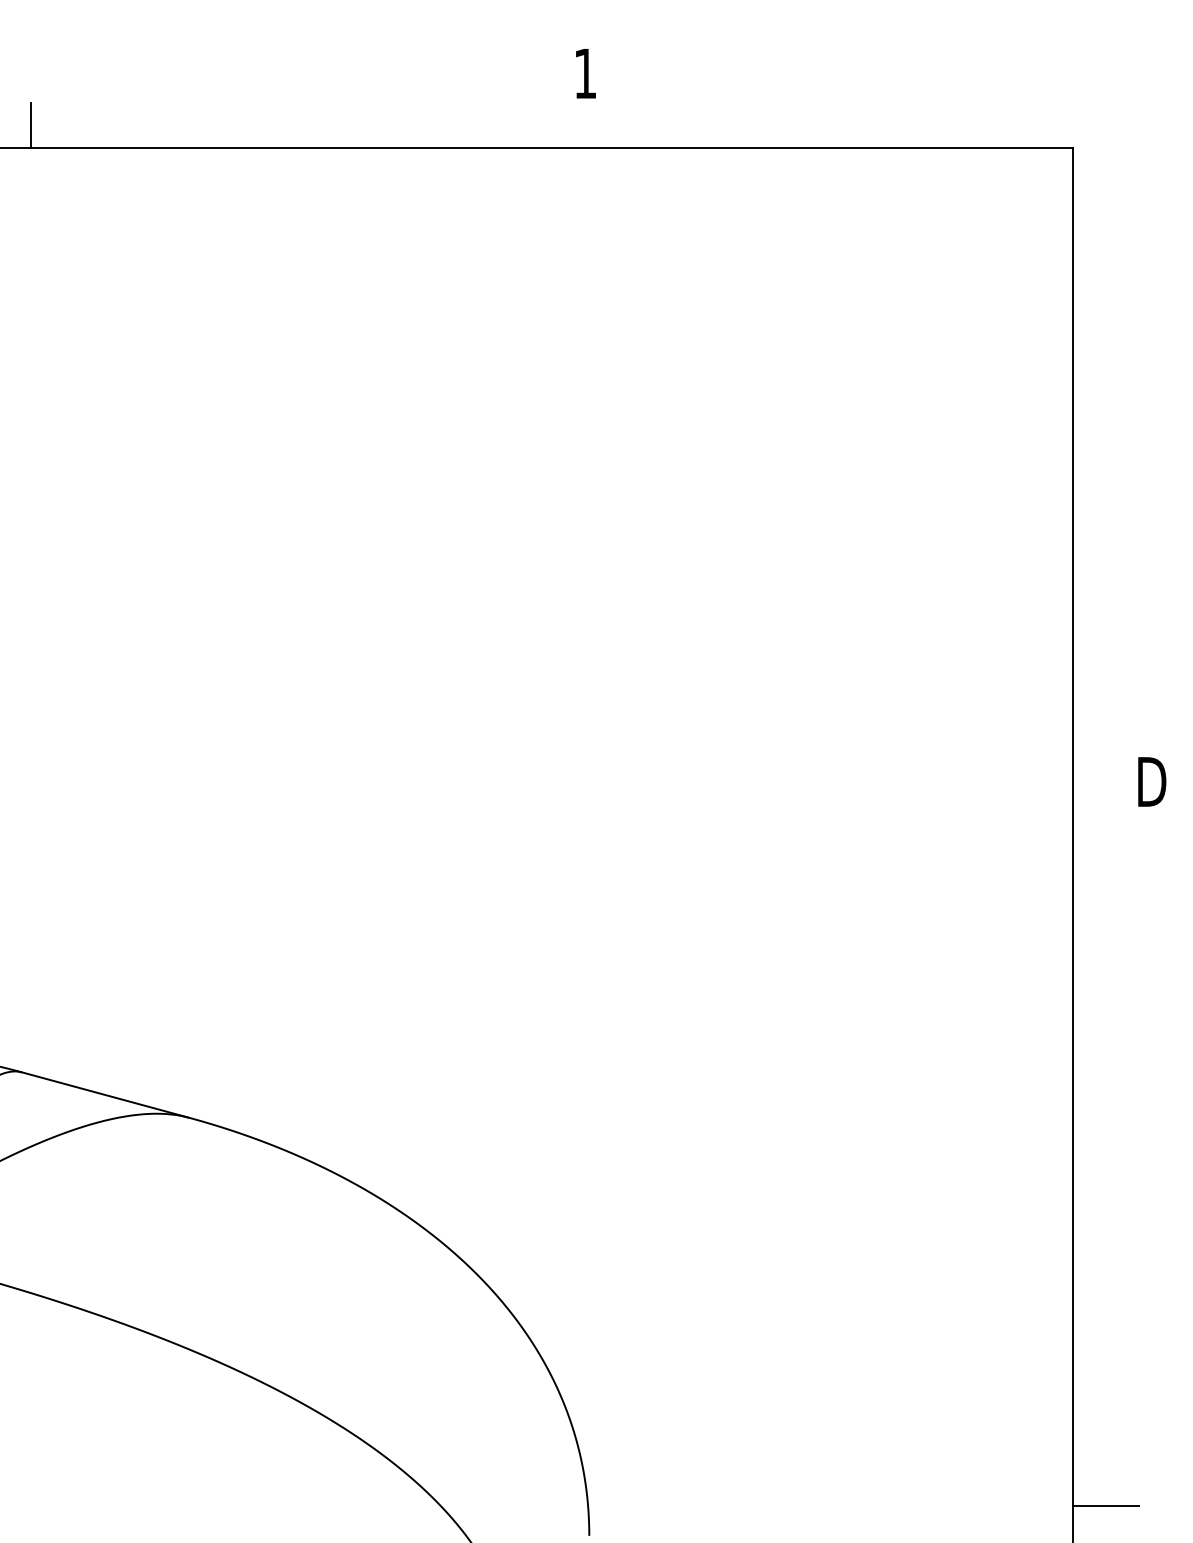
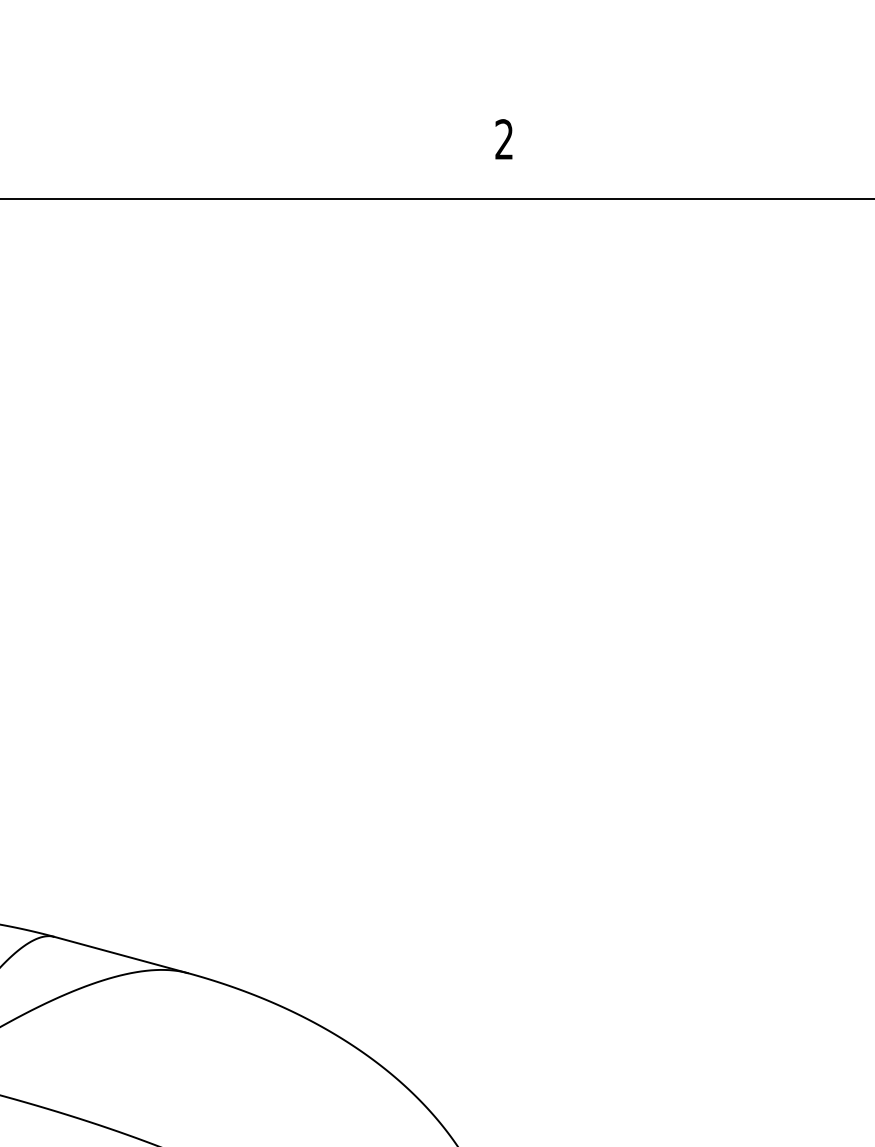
text: (584, 73) -> (503, 139), 1 -> 2
line: (31, 125) -> (62, 180), removed

